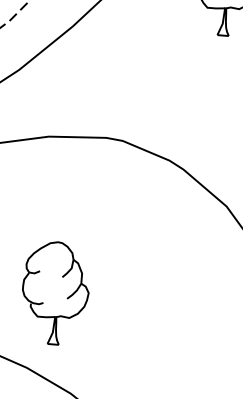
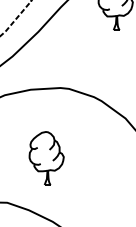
part: (55, 293) -> (46, 158), moved

